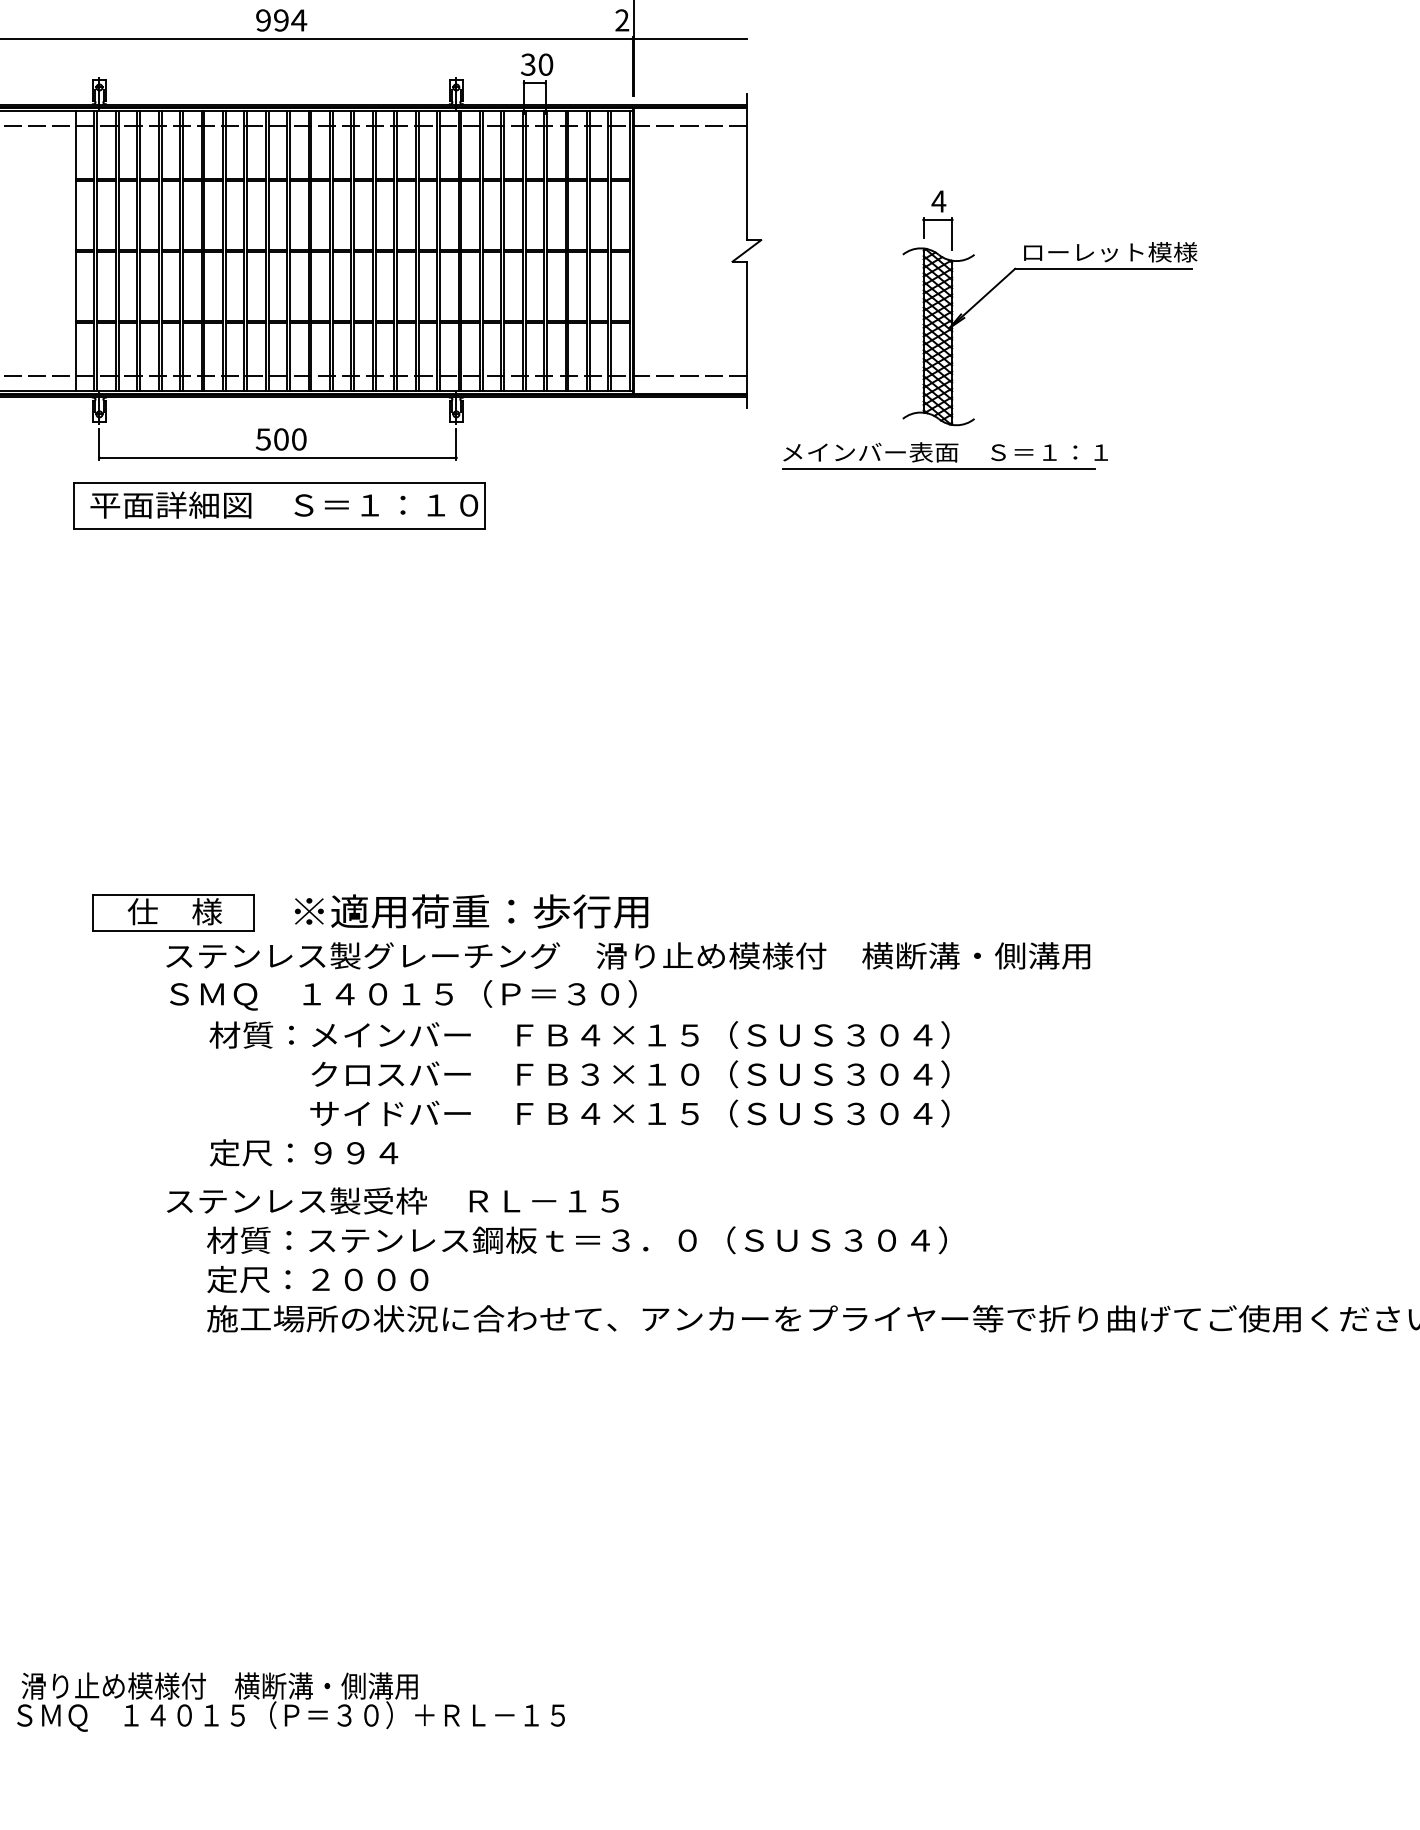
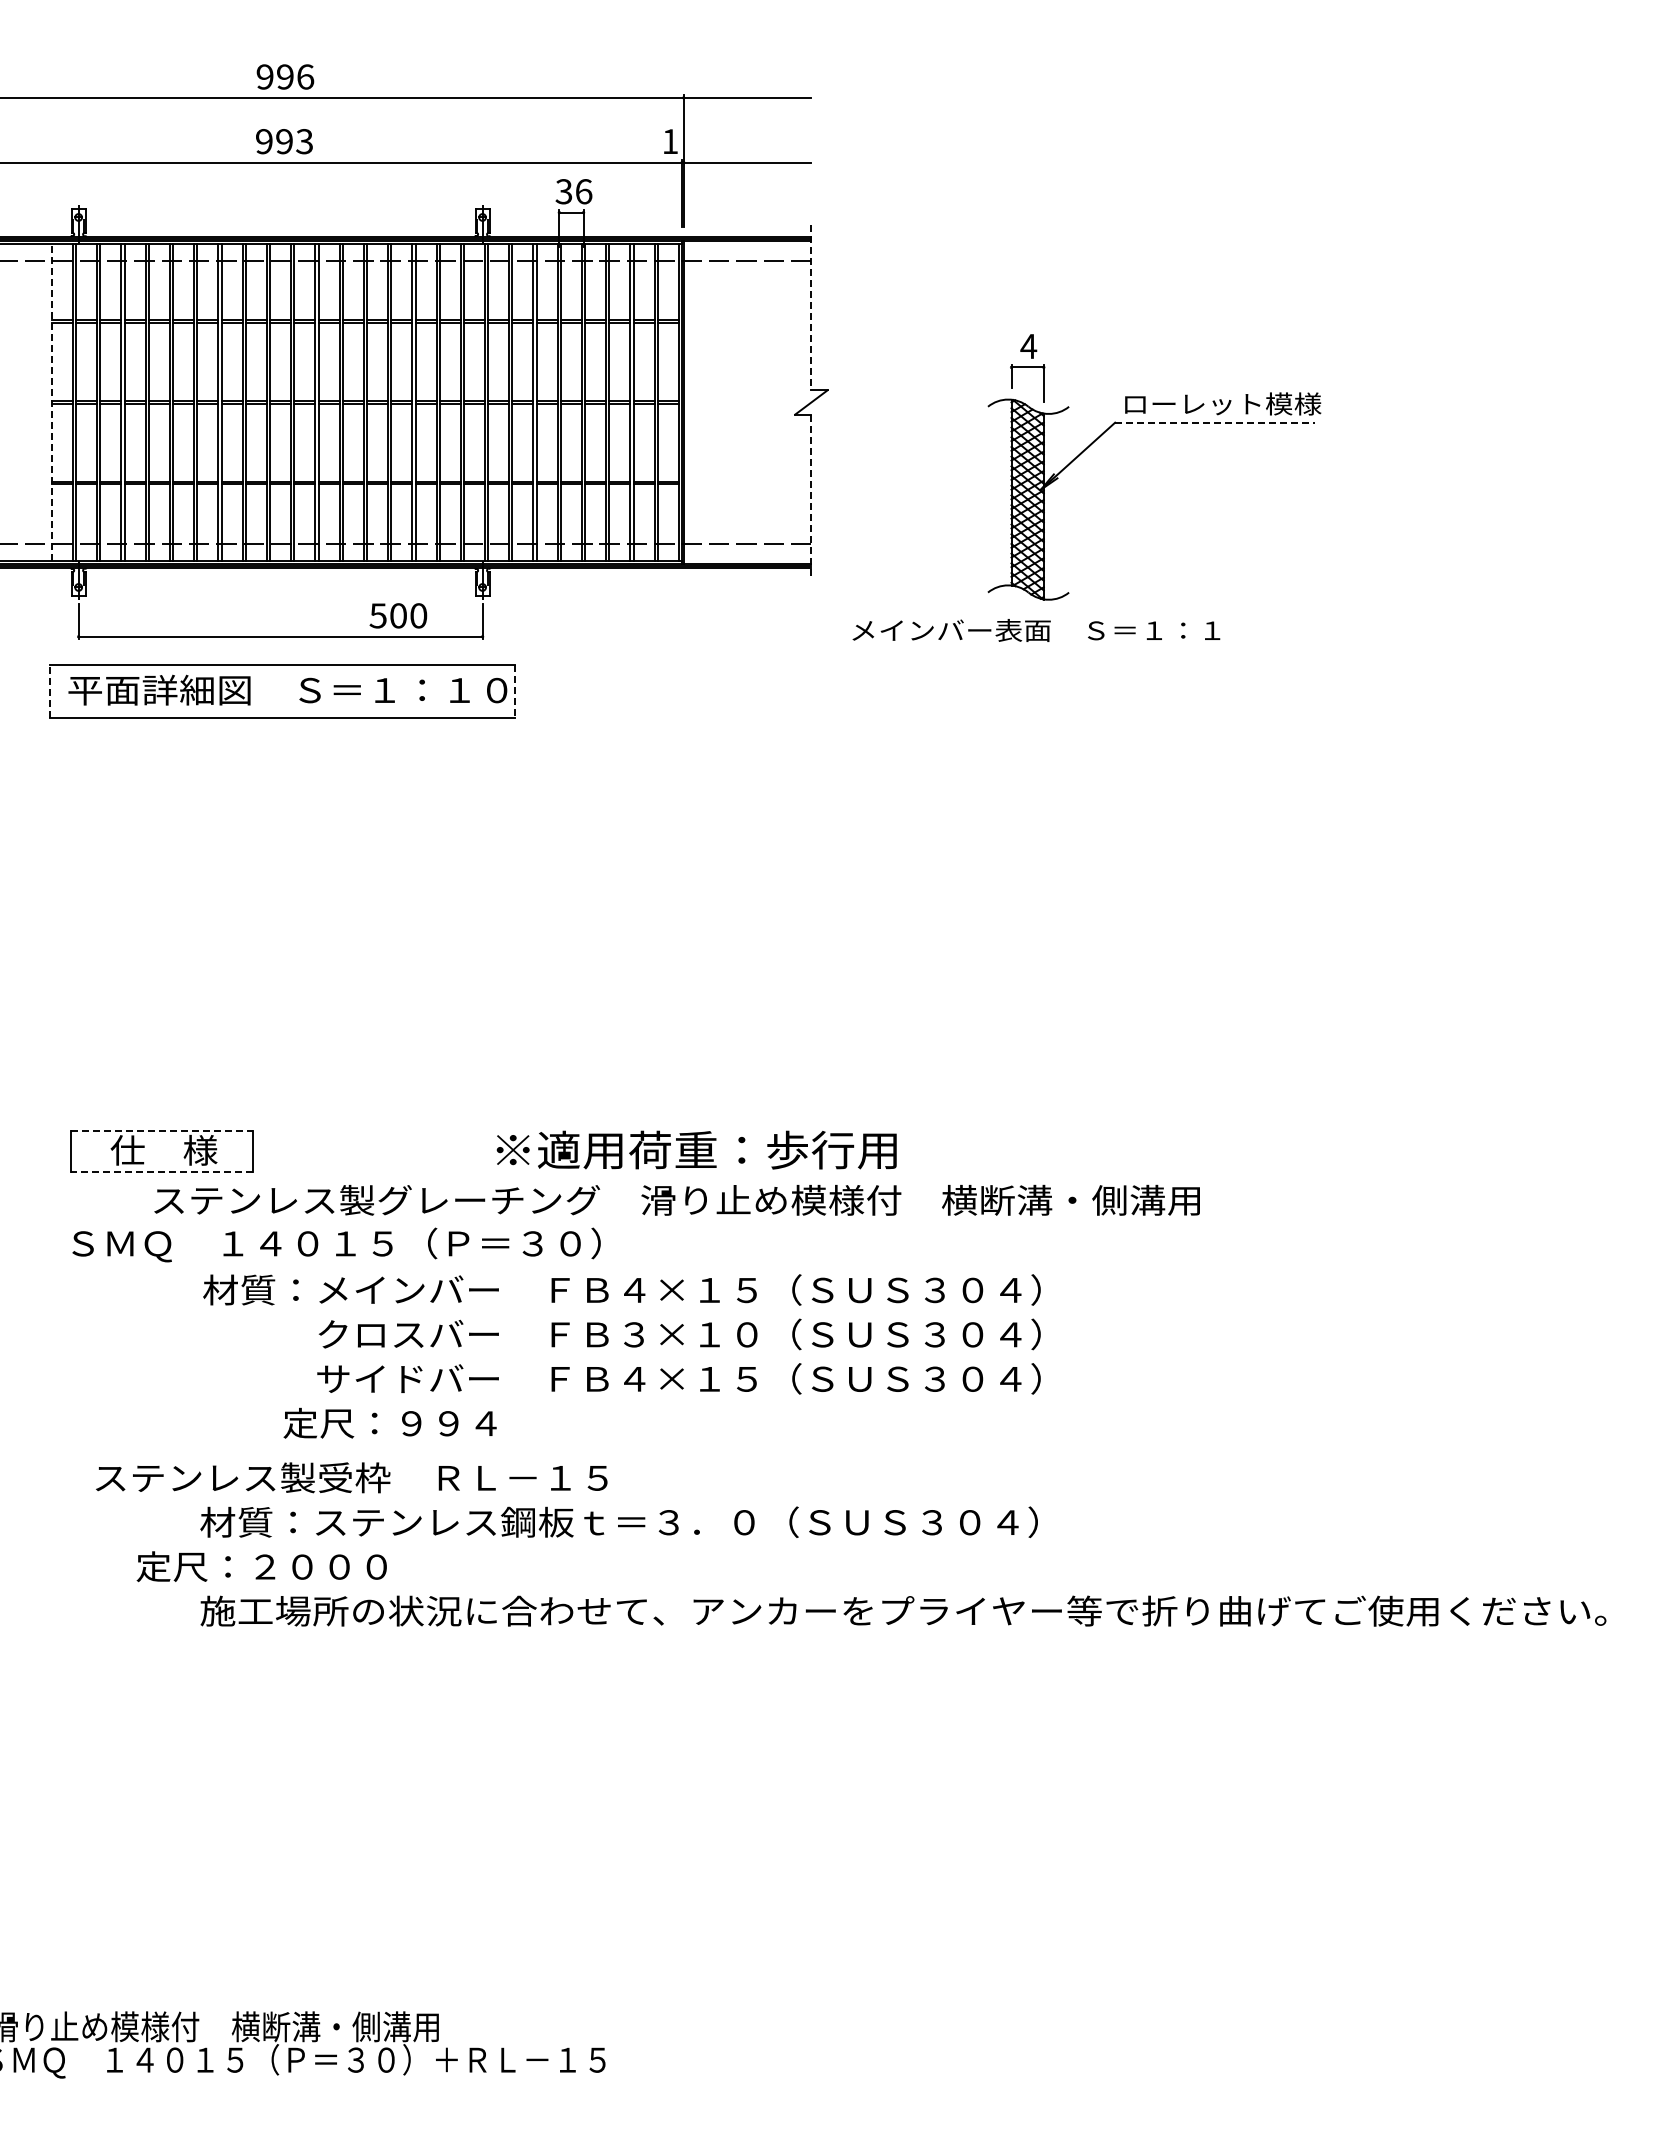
text: (299, 20) -> (304, 141), 994 -> 993
text: (622, 20) -> (670, 141), 2 -> 1
text: (546, 64) -> (584, 191), 30 -> 36
line: (746, 167) -> (811, 307), solid -> dashed
line: (75, 250) -> (51, 401), solid -> dashed
line: (1102, 268) -> (1214, 422), solid -> dashed
line: (746, 334) -> (811, 497), solid -> dashed
text: (281, 439) -> (398, 615), moved
line: (938, 468) -> (1028, 648), removed
line: (74, 505) -> (50, 690), solid -> dashed
line: (484, 506) -> (514, 691), solid -> dashed
line: (173, 895) -> (162, 1131), solid -> dashed
text: (471, 910) -> (696, 1149), moved
line: (173, 930) -> (162, 1171), solid -> dashed
text: (403, 994) -> (336, 1244), moved
text: (303, 1152) -> (389, 1422), moved
text: (392, 1200) -> (351, 1477), moved
text: (317, 1279) -> (261, 1566), moved

